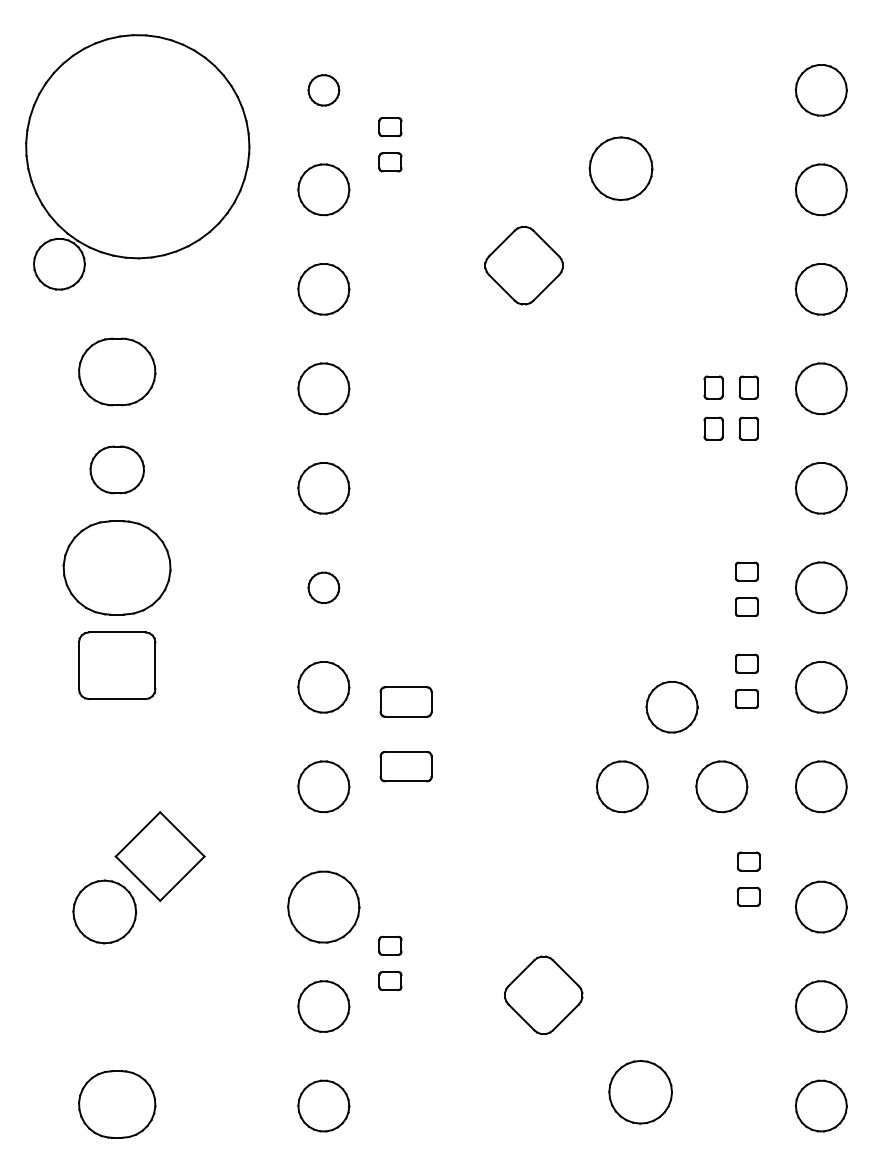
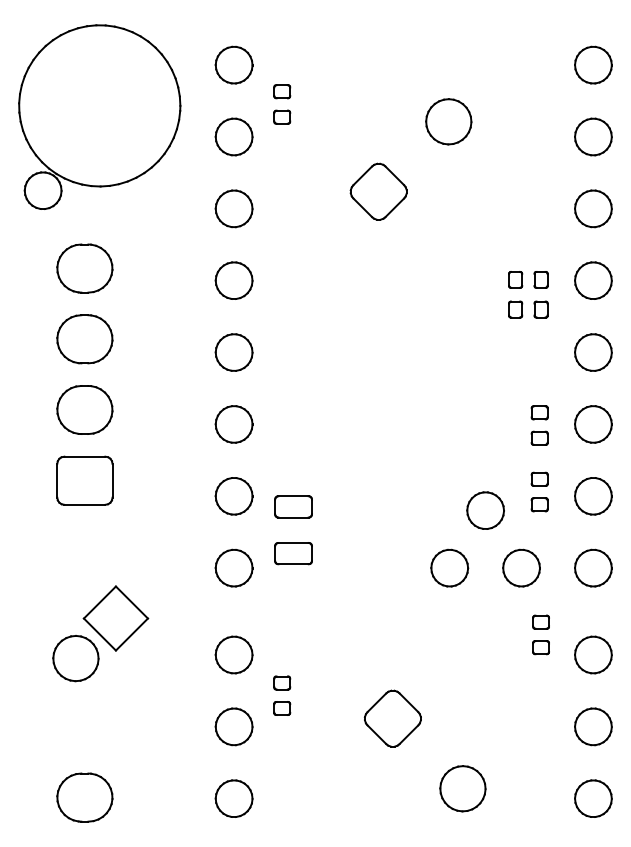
part: (323, 90) -> (233, 65), size x1.67
part: (117, 469) -> (85, 339), size x1.43
part: (117, 567) -> (85, 409), size x0.71
part: (323, 587) -> (233, 424), size x1.67
part: (323, 906) -> (233, 654), size x0.71

